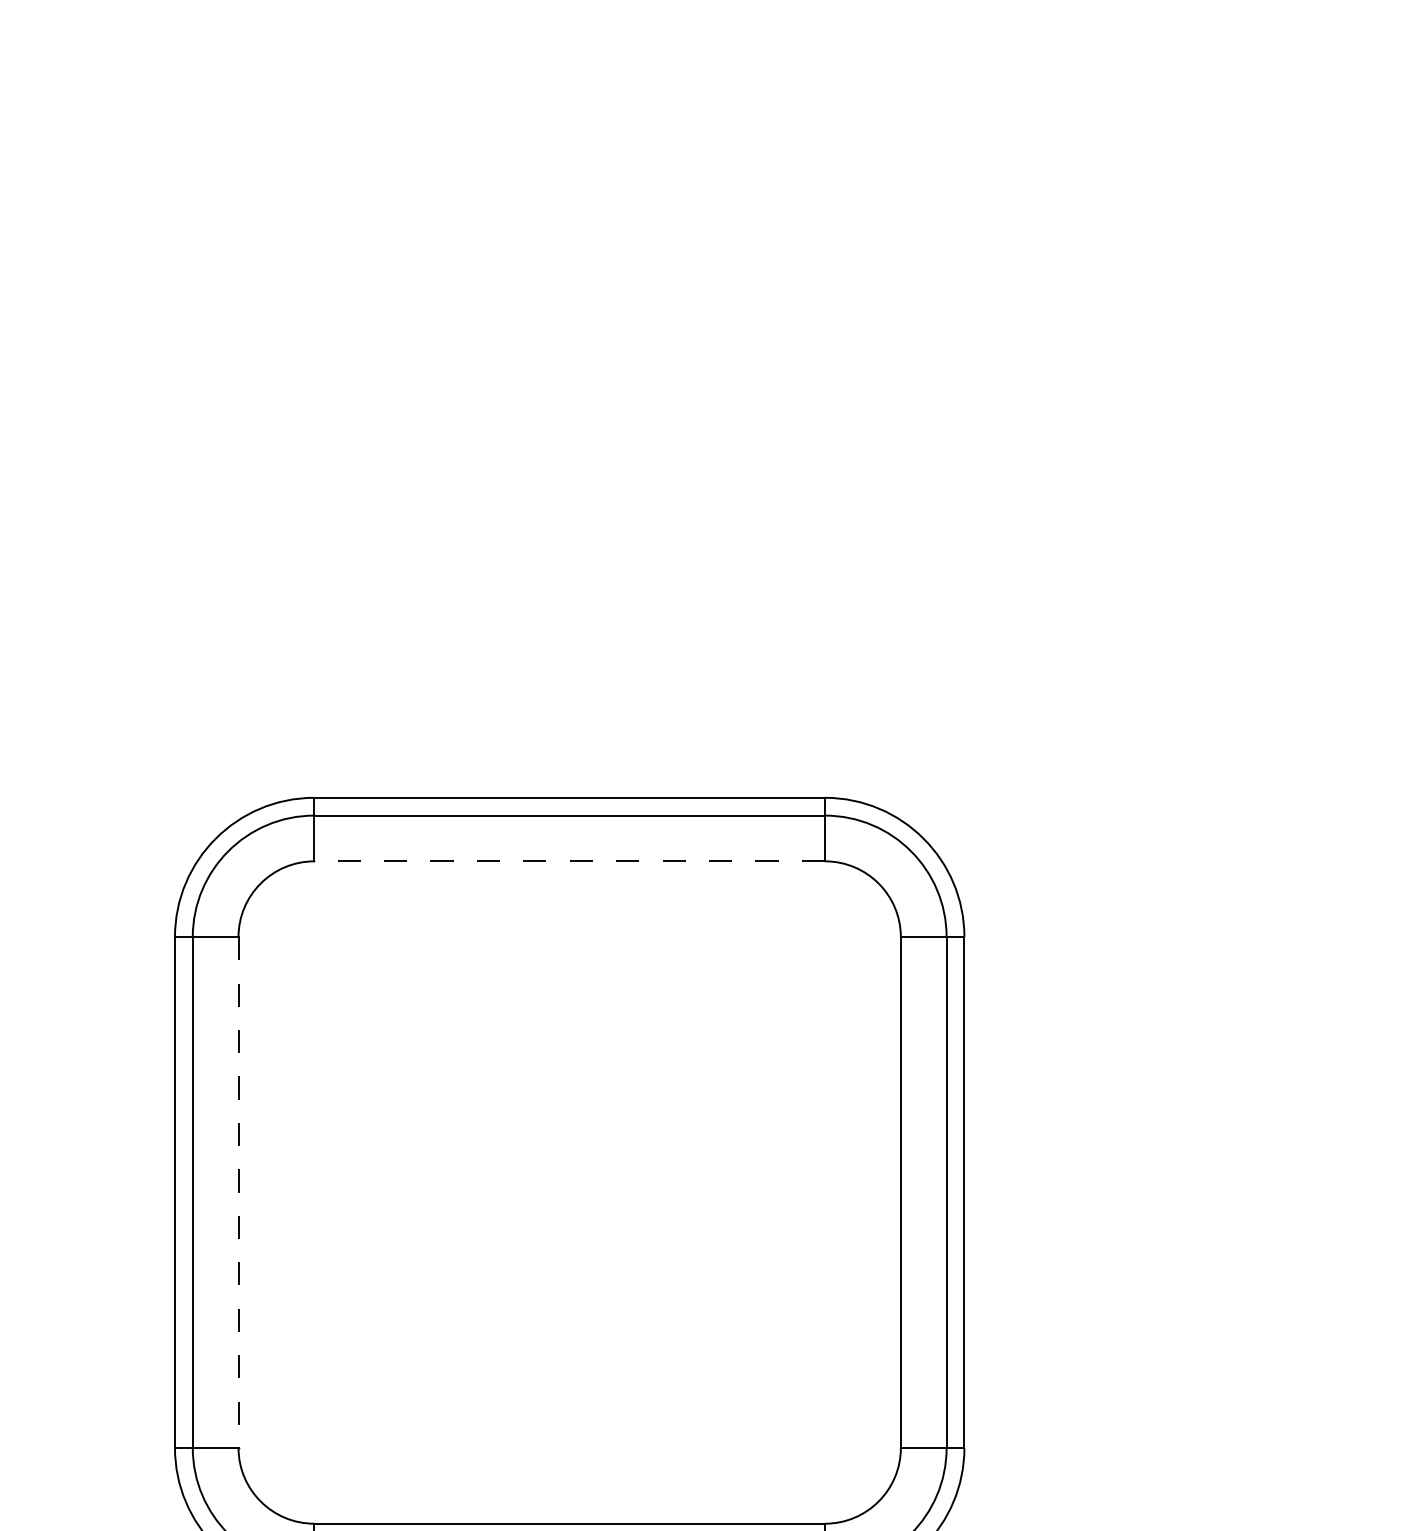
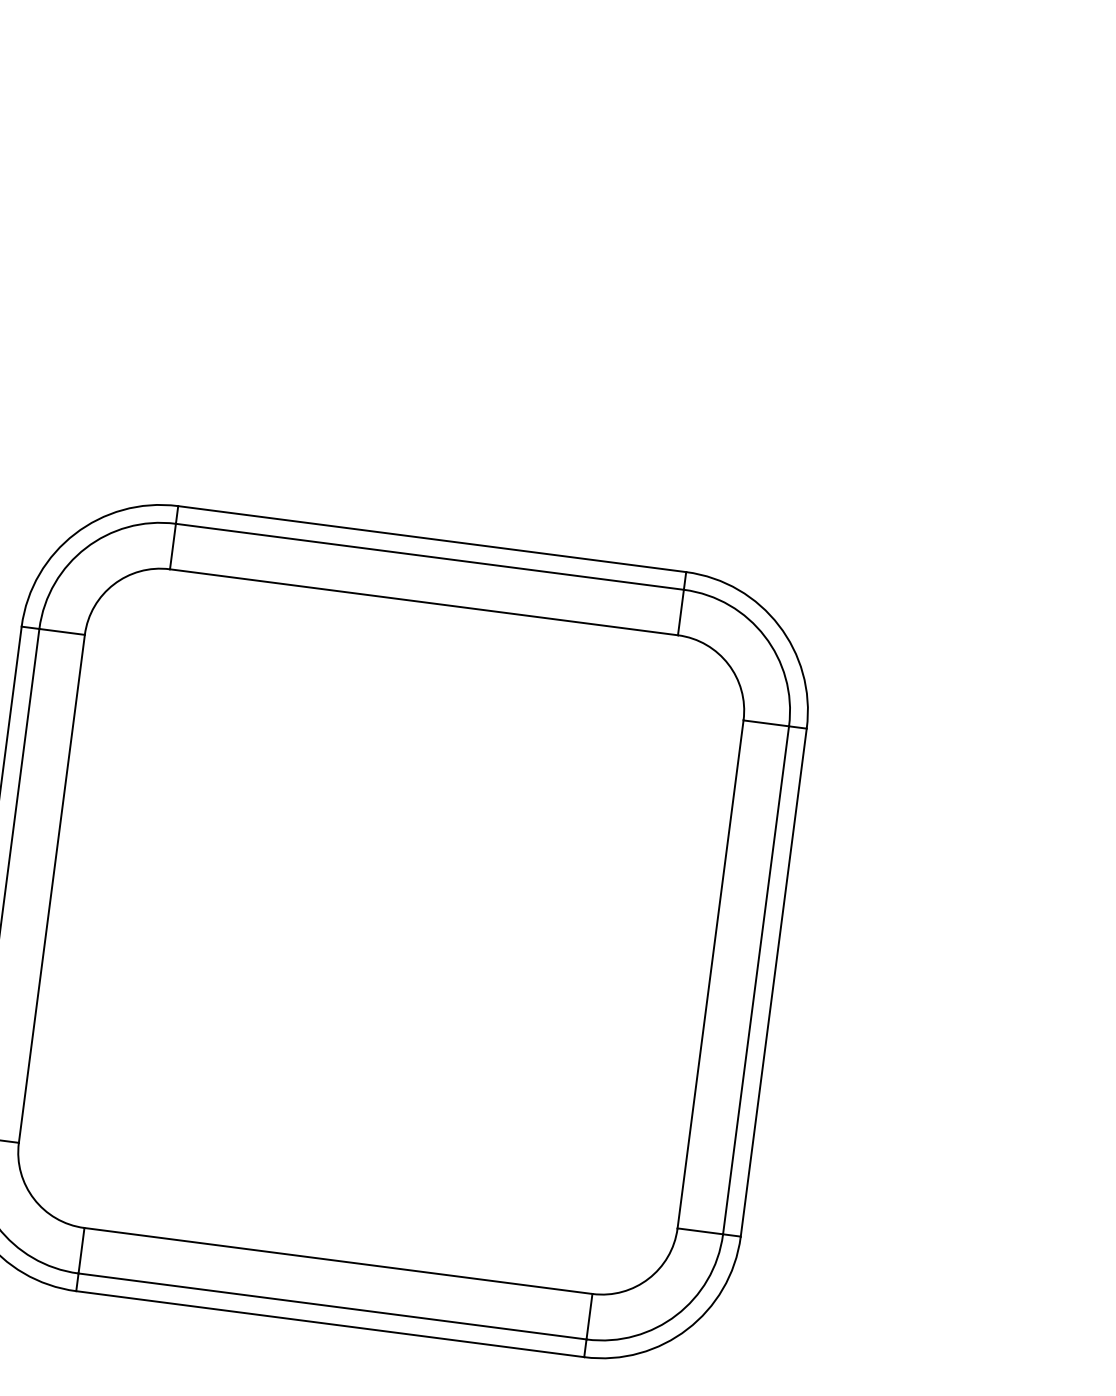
line: (569, 861) -> (423, 602), dashed -> solid
line: (238, 1193) -> (51, 889), dashed -> solid

